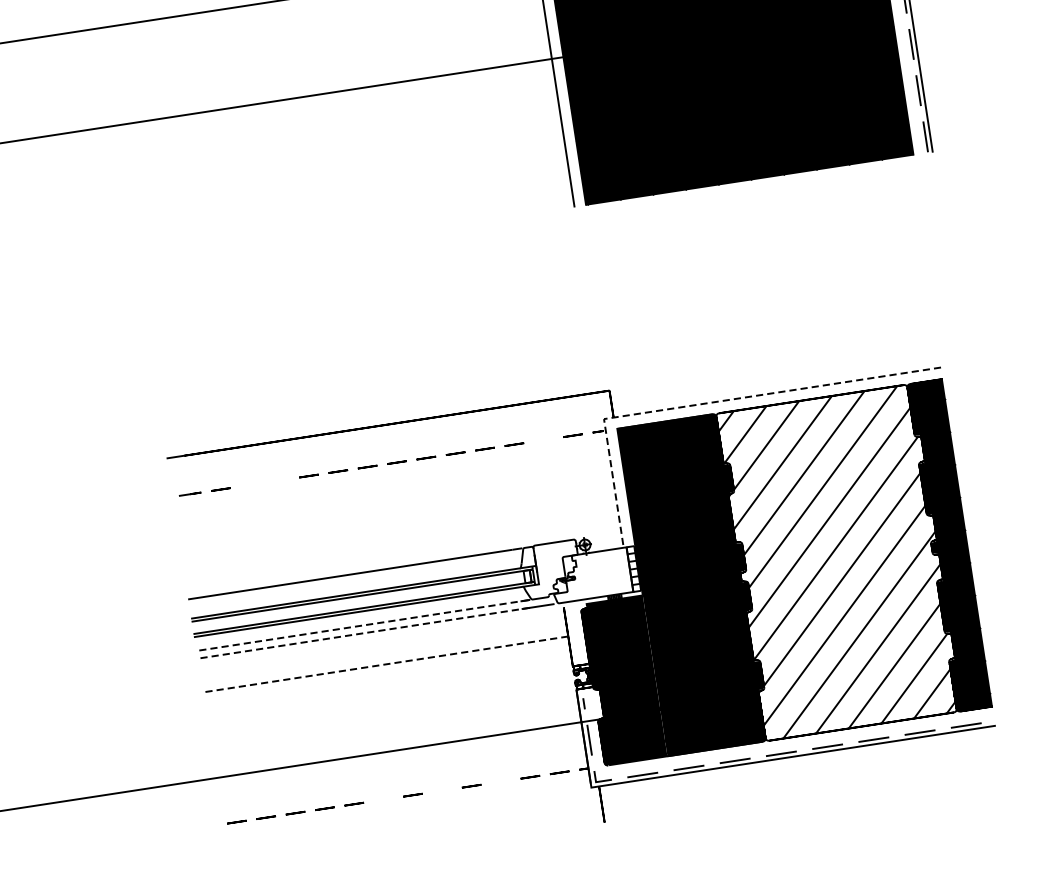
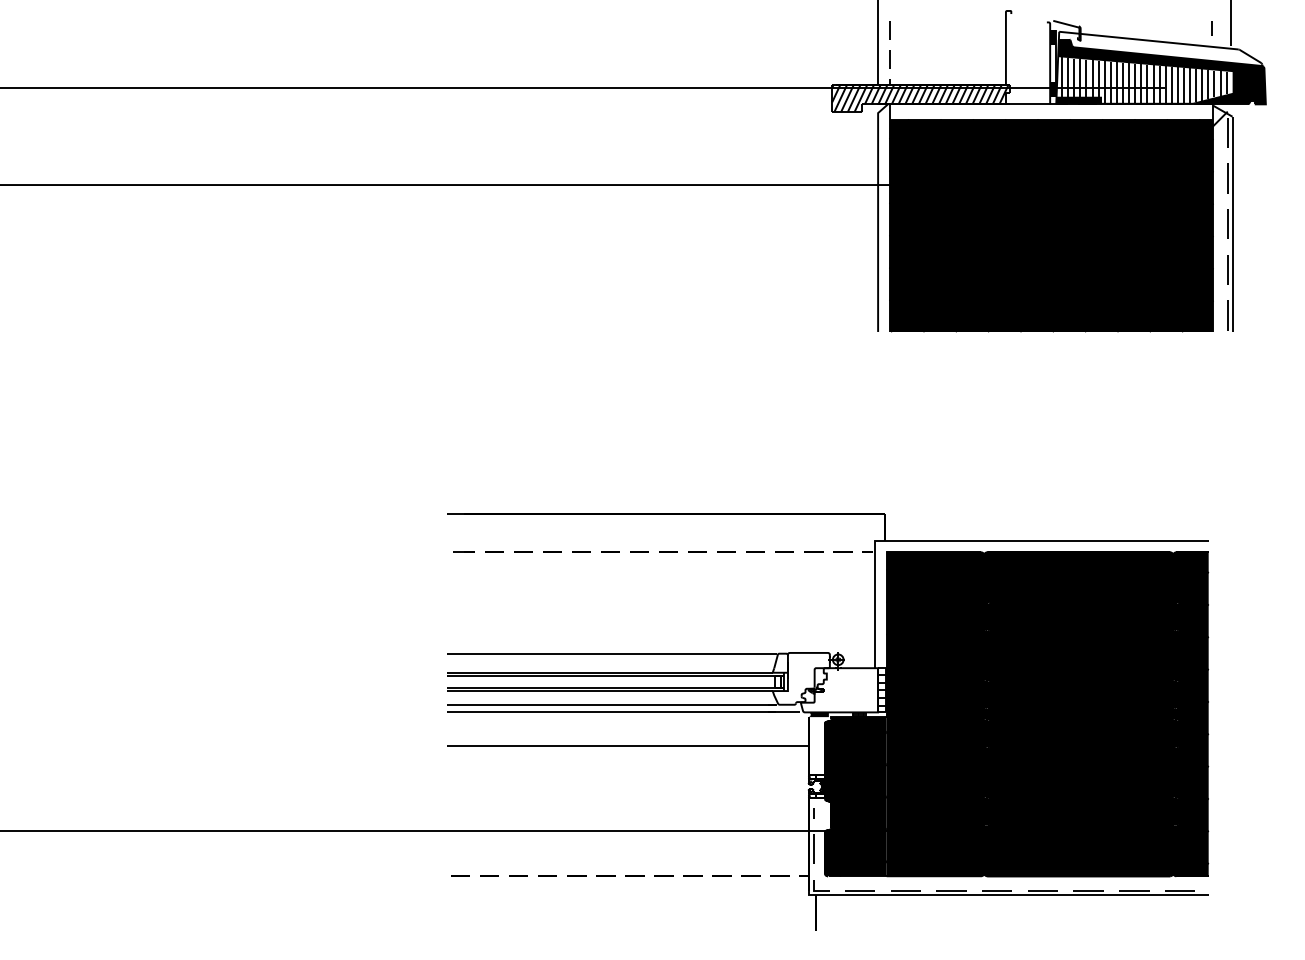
line: (707, 402) -> (977, 540), dashed -> solid
line: (543, 439) -> (813, 551), added
line: (279, 479) -> (552, 551), added
line: (250, 484) -> (523, 551), added
fill: (839, 562) -> (1081, 714), added
fill: (573, 603) -> (818, 714), added
line: (362, 625) -> (611, 704), dashed -> solid
line: (364, 633) -> (611, 712), dashed -> solid
line: (385, 664) -> (627, 745), dashed -> solid
line: (500, 781) -> (721, 875), added
line: (441, 790) -> (663, 875), added
line: (383, 799) -> (605, 875), added

